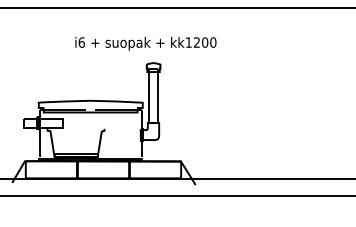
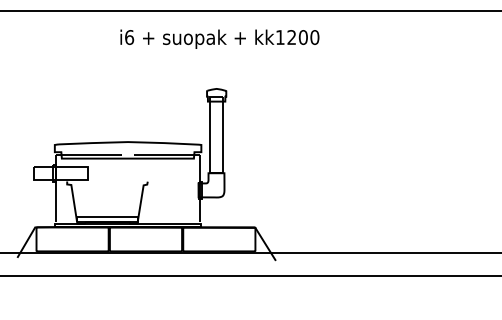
text: (145, 43) -> (219, 38), moved

